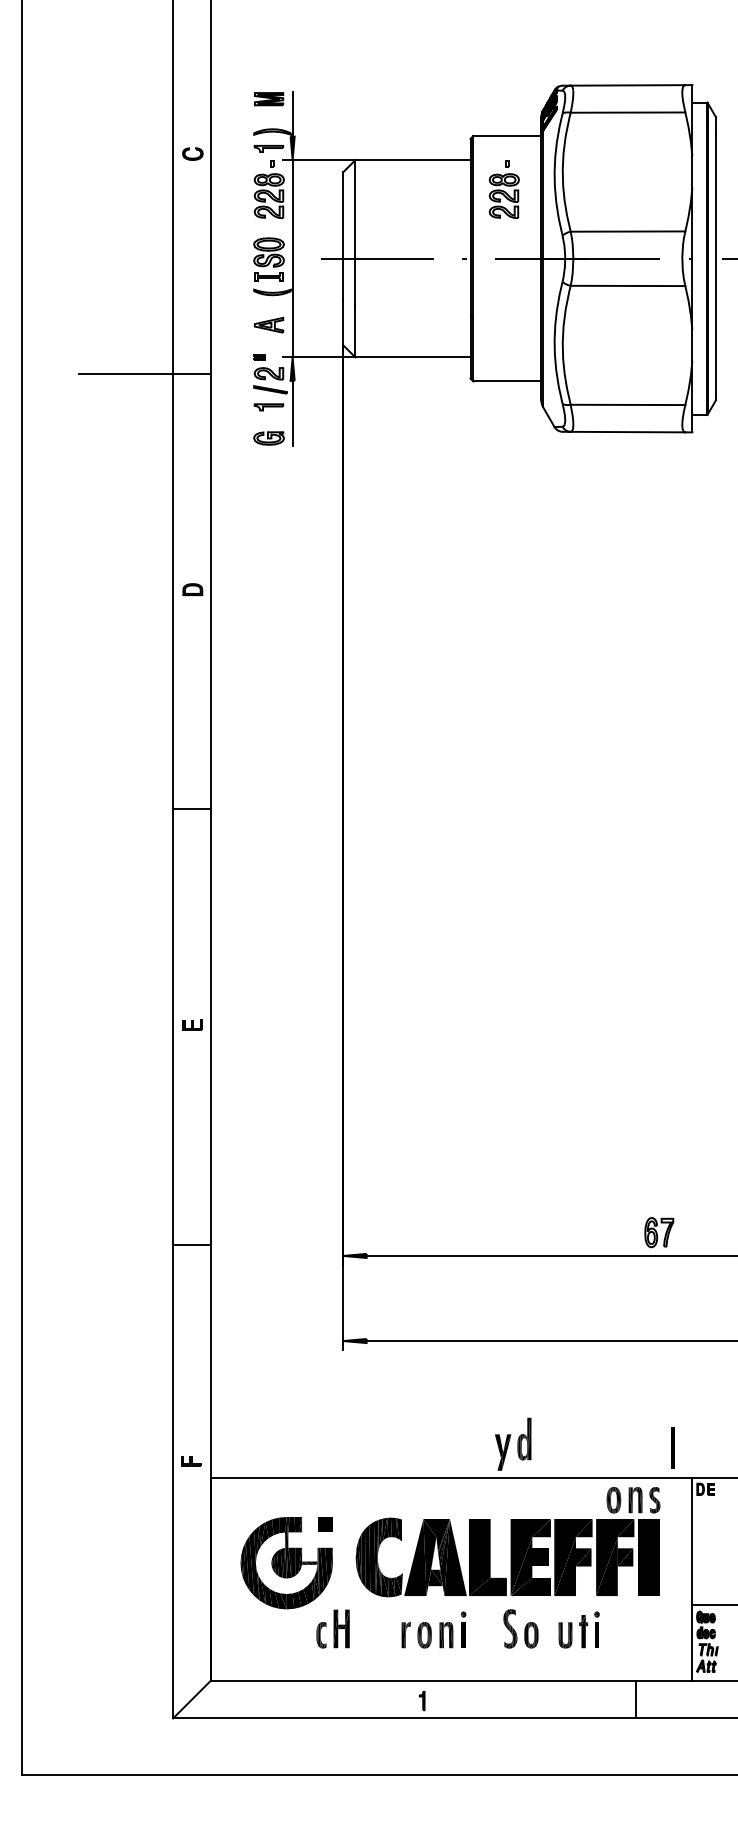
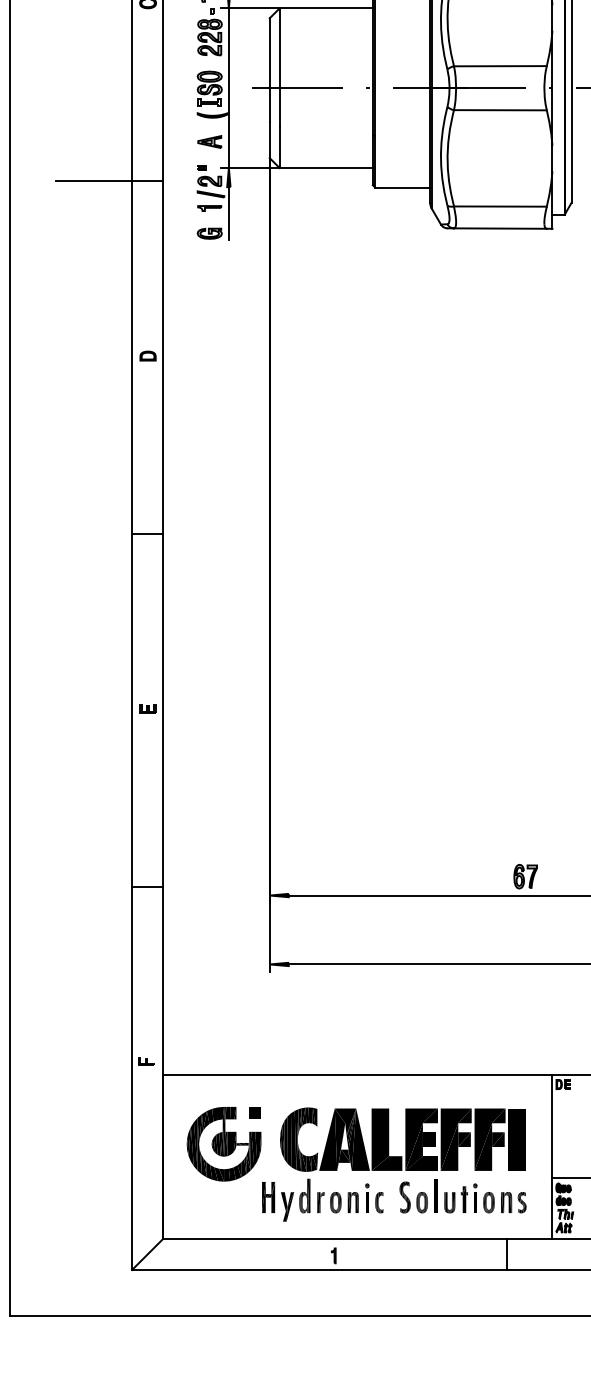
part: (503, 189) -> (399, 32), removed
part: (513, 1443) -> (295, 1199), moved
line: (672, 1447) -> (435, 1195), moved
part: (633, 1500) -> (504, 1202), moved
part: (321, 1635) -> (379, 1202), moved

